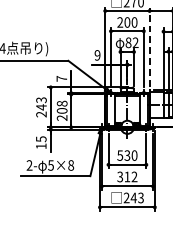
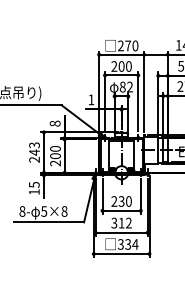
line: (149, 47) -> (144, 91), dashed -> solid
text: (97, 55) -> (91, 99), 9 -> 1
text: (61, 78) -> (54, 123), 7 -> 8
text: (62, 103) -> (55, 148), 208 -> 200
text: (120, 155) -> (114, 201), 530 -> 230
text: (29, 165) -> (22, 211), 2- -> 8-
text: (133, 198) -> (127, 244), 243 -> 334

